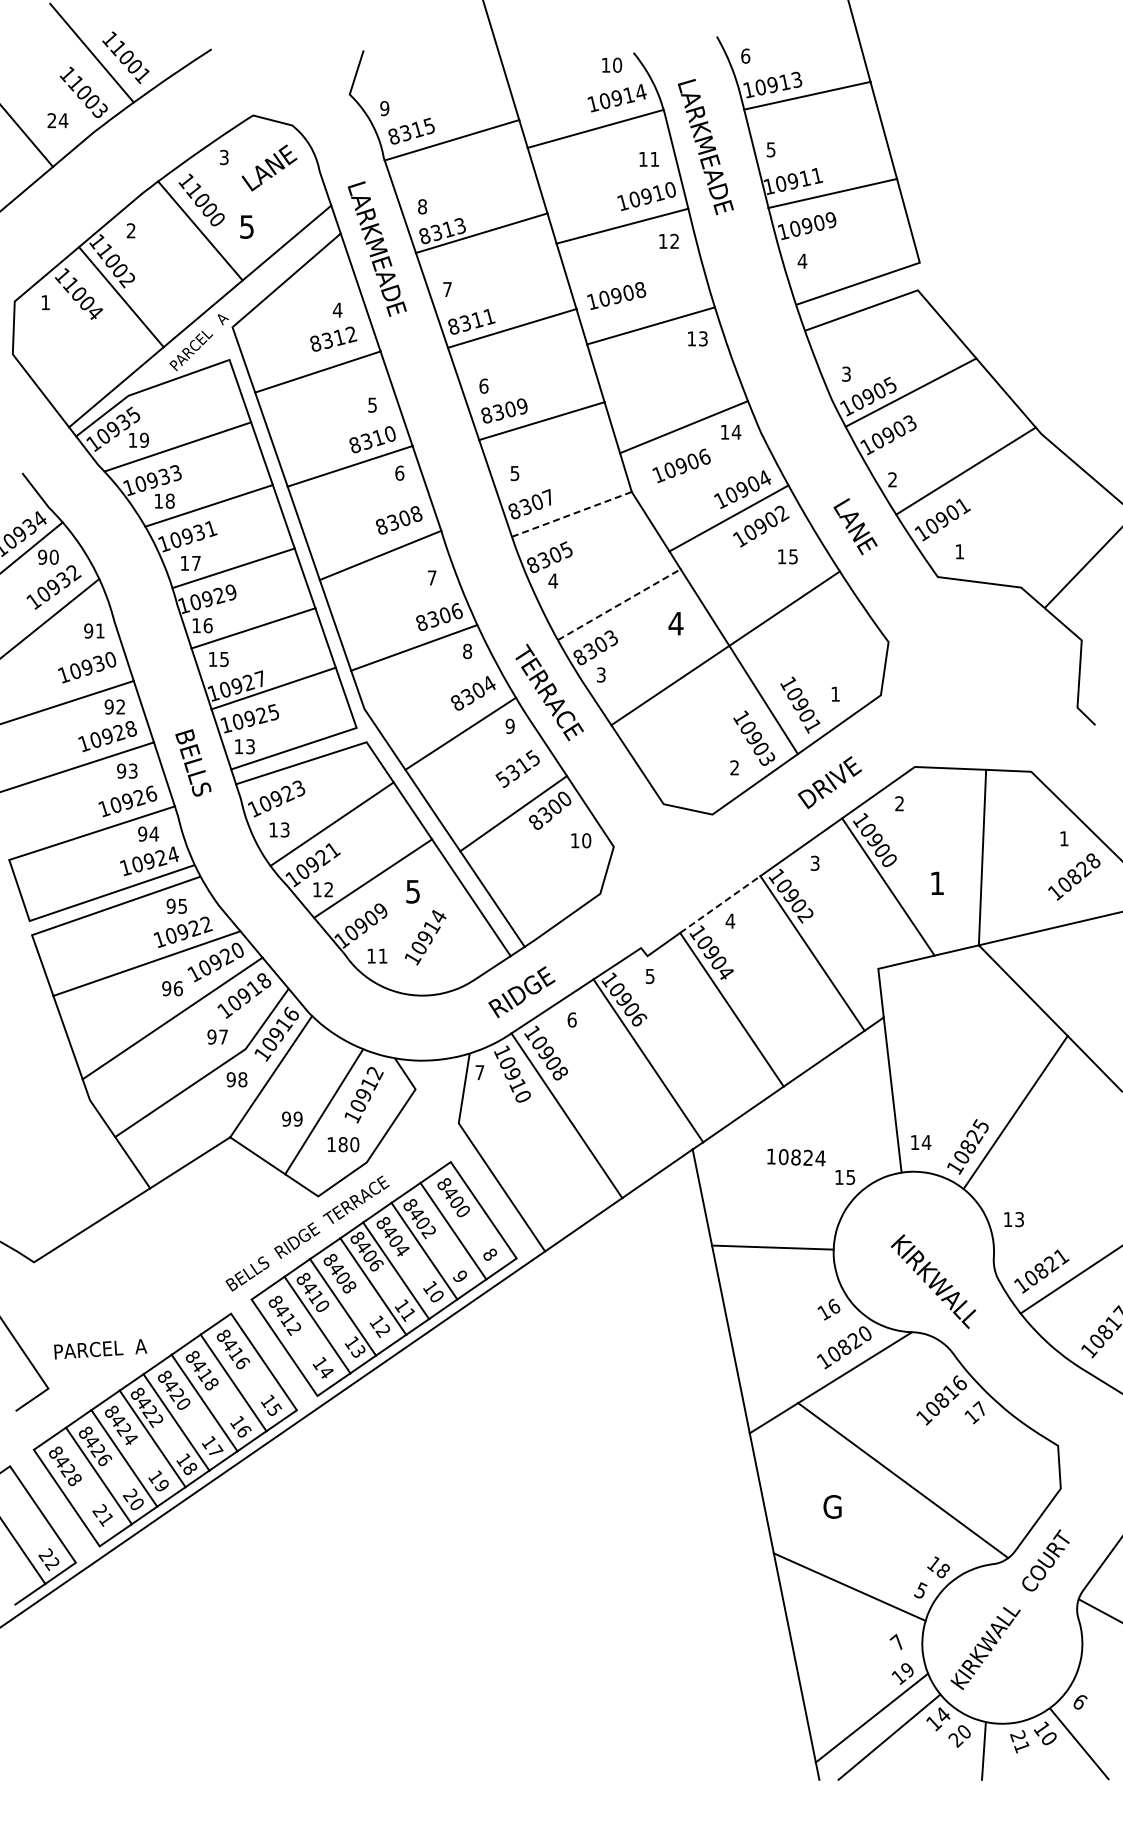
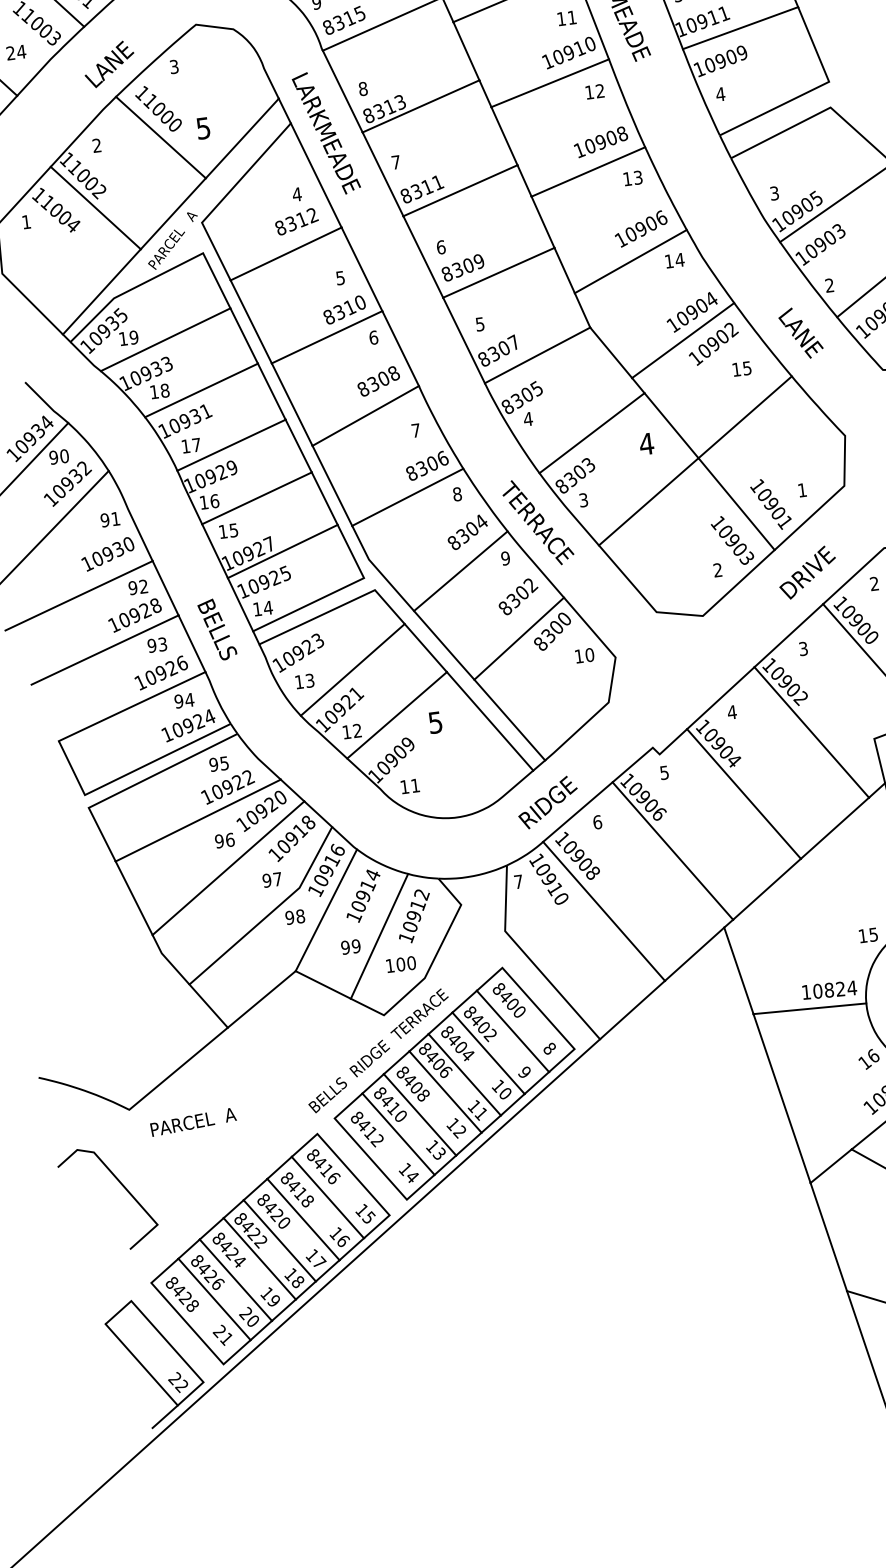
text: (269, 167) -> (109, 63), moved
text: (616, 295) -> (600, 141), moved
text: (681, 465) -> (641, 228), moved
line: (571, 514) -> (537, 355), dashed -> solid
line: (619, 604) -> (592, 432), dashed -> solid
text: (250, 746) -> (268, 607), 13 -> 14
text: (517, 768) -> (517, 596), 5315 -> 8302
line: (720, 904) -> (720, 698), dashed -> solid
text: (425, 937) -> (363, 895), moved
text: (342, 1144) -> (400, 964), 180 -> 100
text: (796, 1157) -> (829, 990), moved
text: (100, 1349) -> (193, 1122), moved

